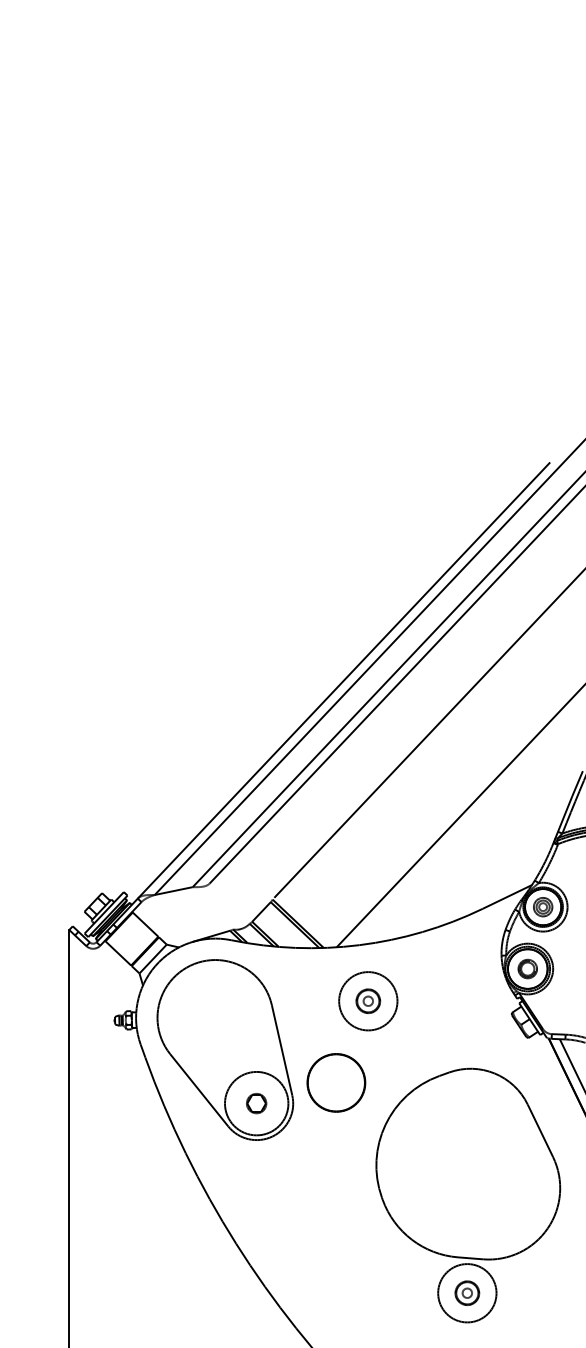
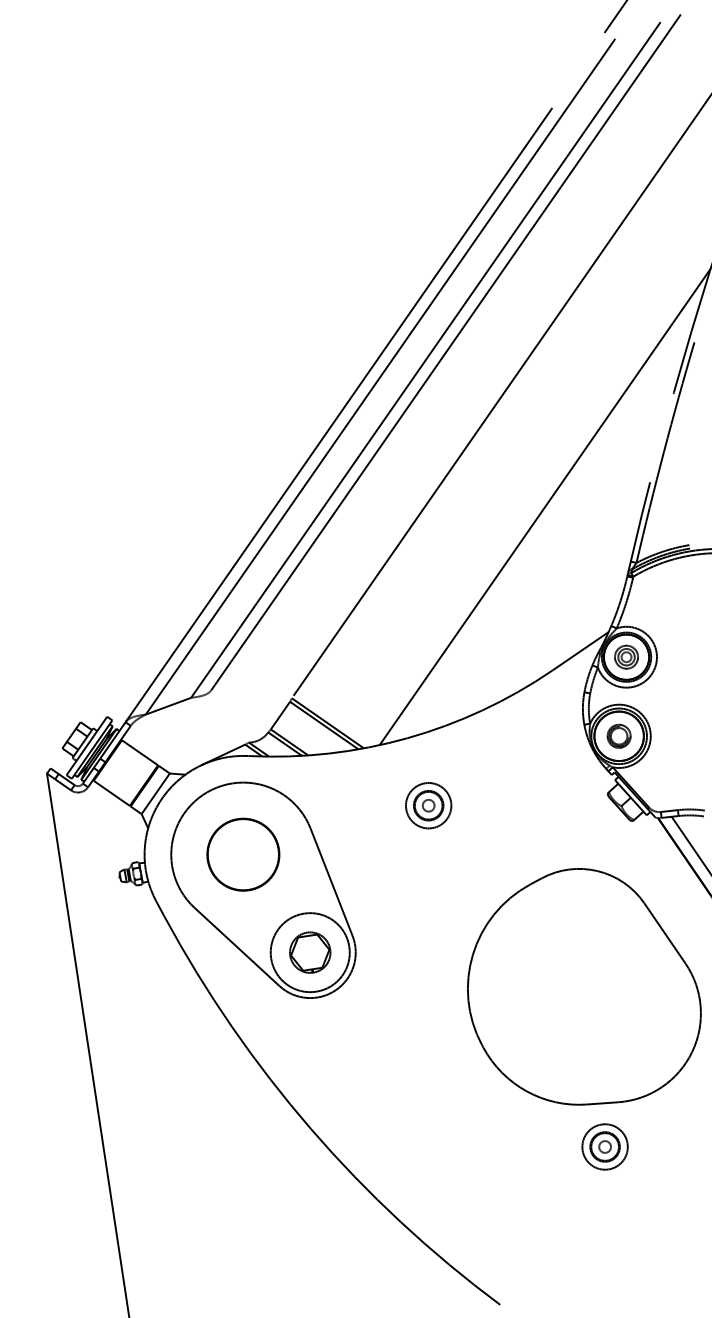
circle: (368, 1001) -> (428, 805), size x0.62
part: (336, 1082) -> (243, 854), moved
part: (256, 1103) -> (309, 952), size x1.67
circle: (467, 1293) -> (605, 1147), size x0.62

